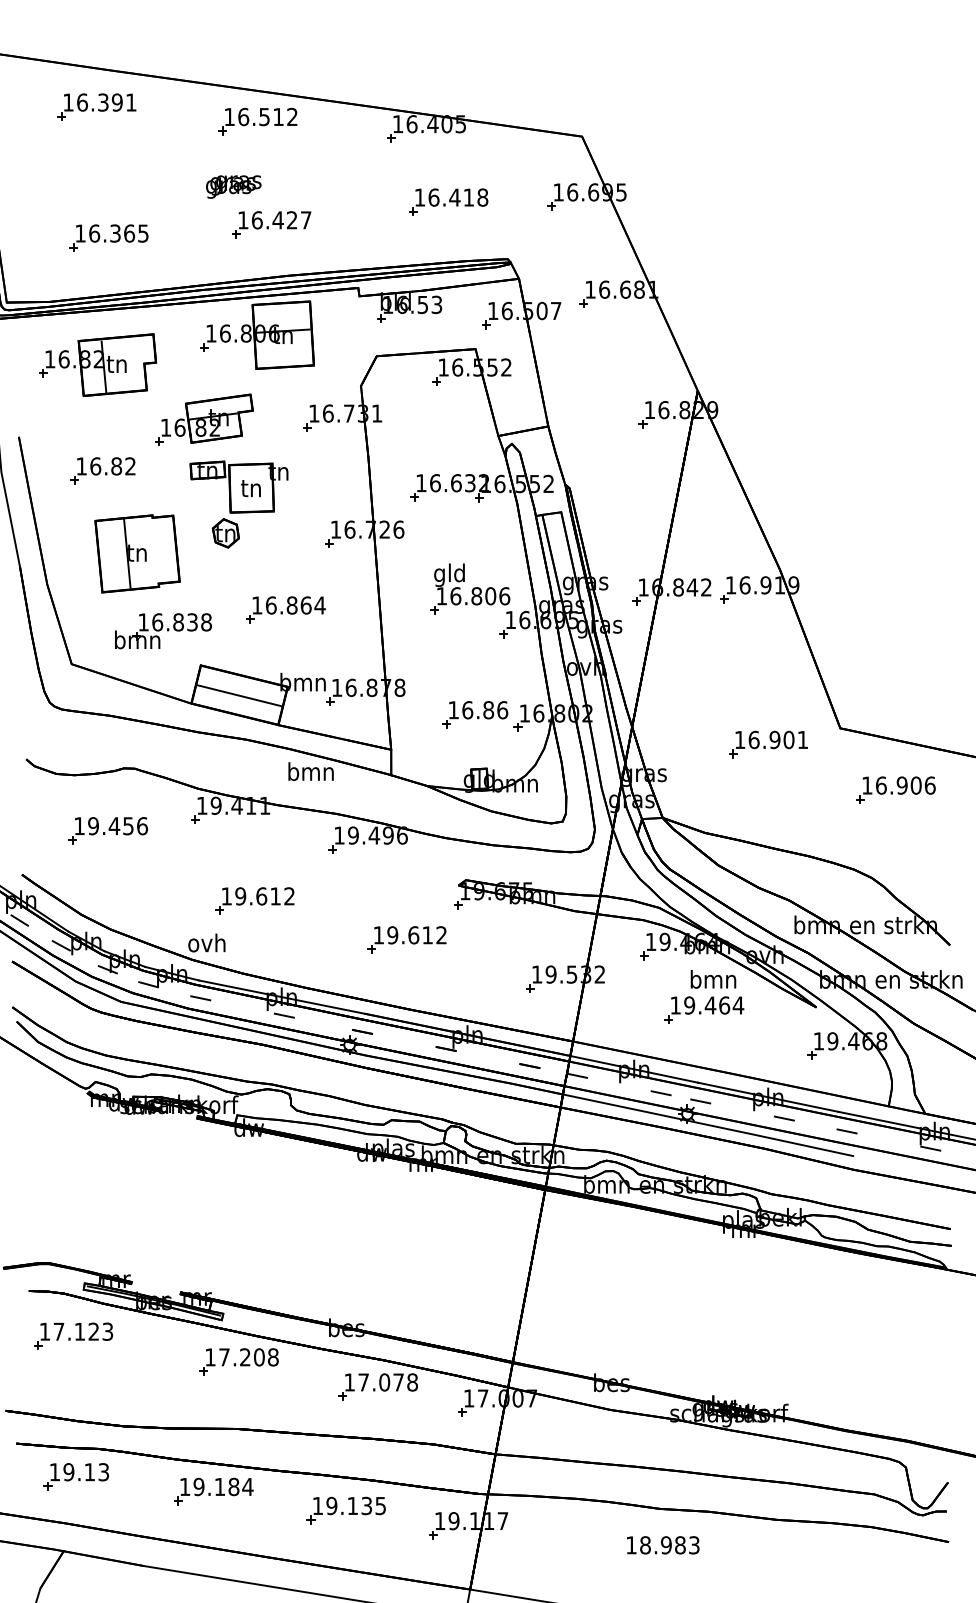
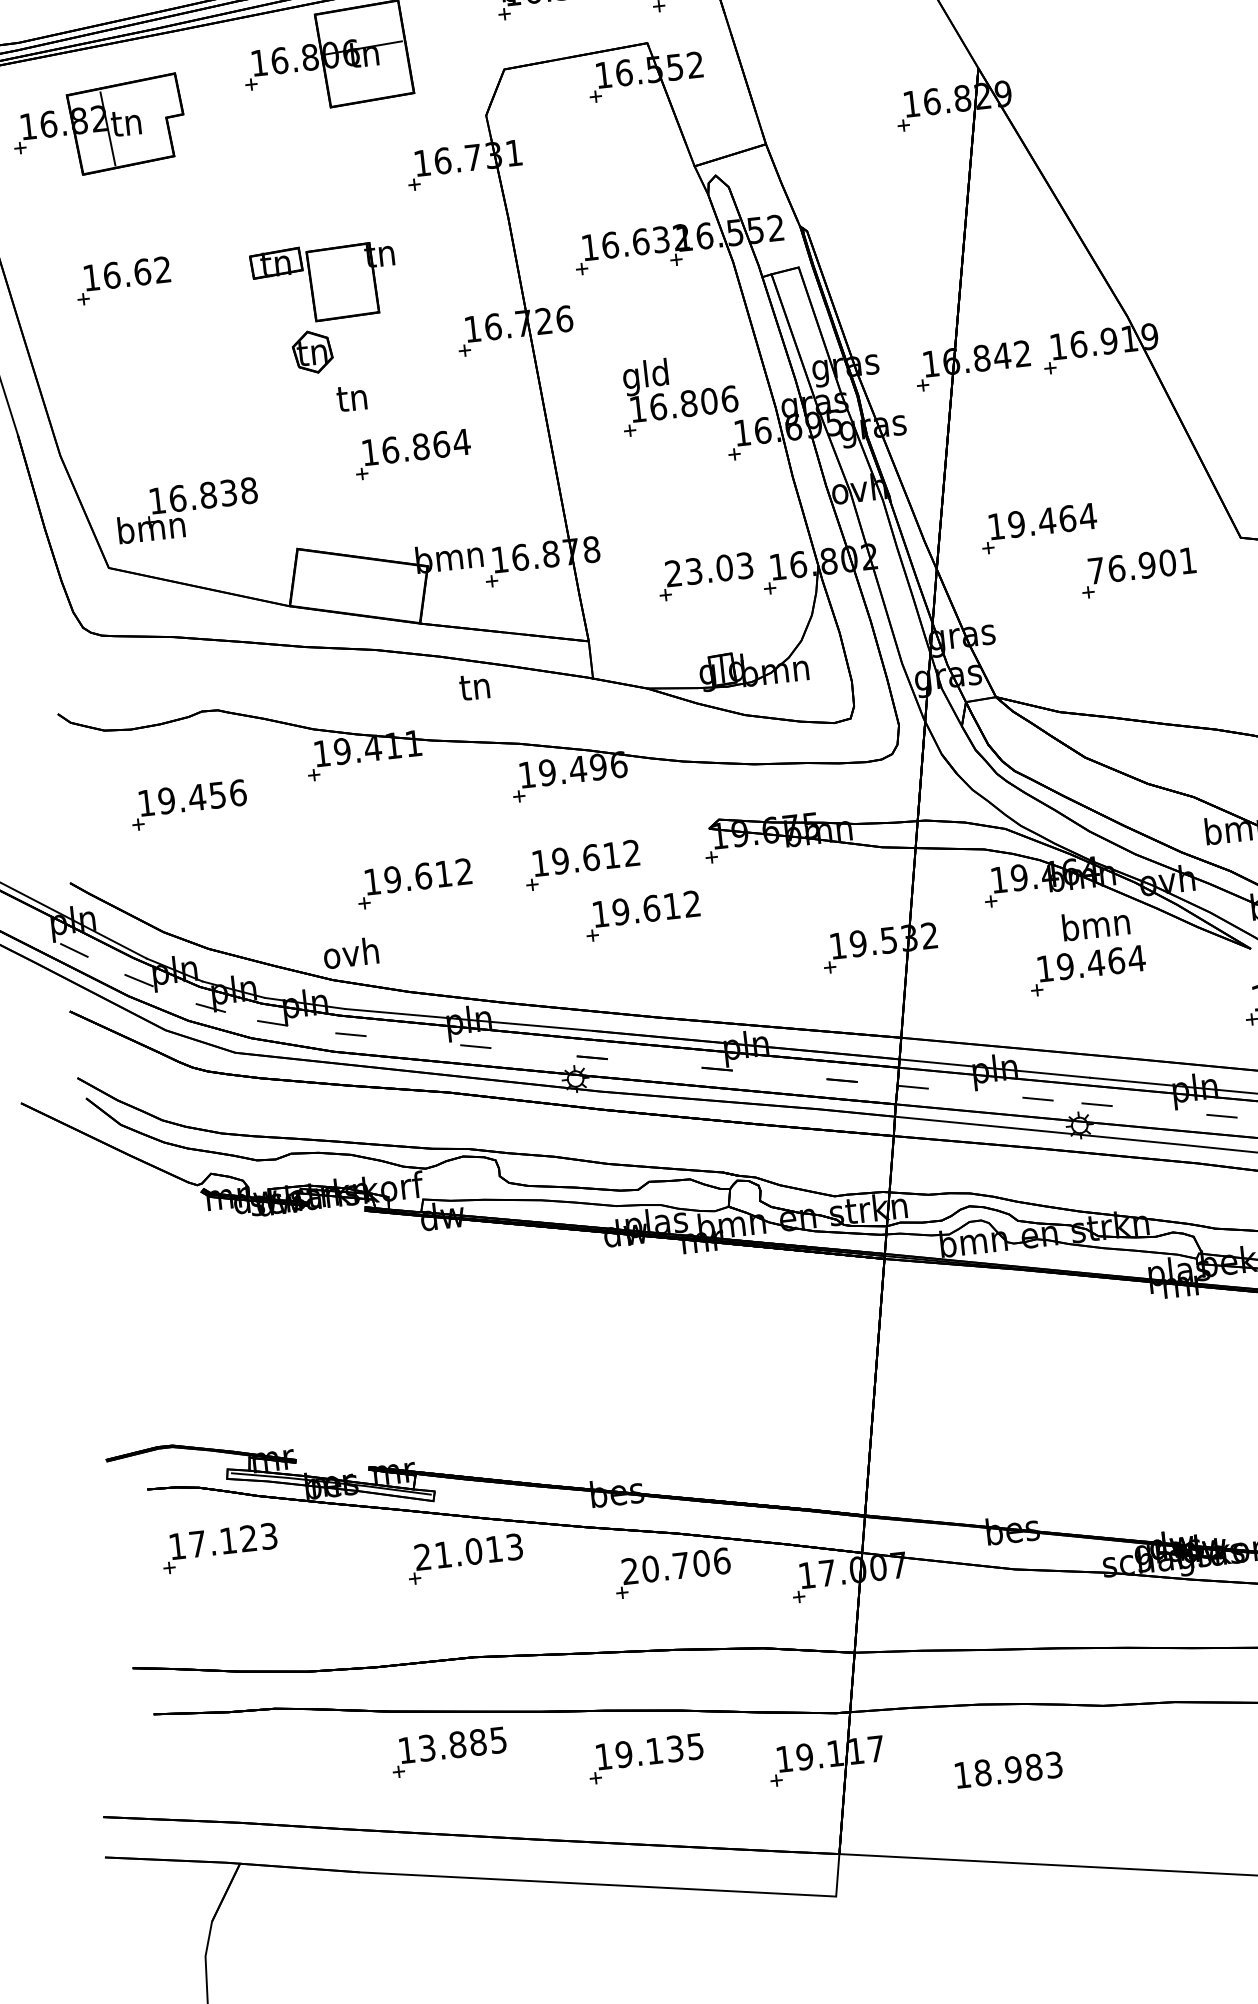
part: (204, 419) -> (263, 189), removed
text: (116, 466) -> (142, 272), 16.82 -> 16.62
text: (250, 488) -> (351, 398), moved
part: (137, 553) -> (186, 395), removed
part: (163, 631) -> (187, 510), moved
line: (239, 695) -> (358, 586), removed
part: (704, 706) -> (1039, 527), added
text: (478, 710) -> (709, 570), 16.86 -> 23.03
text: (740, 739) -> (1096, 570), 16.901 -> 76.901
text: (310, 771) -> (474, 686), bmn -> tn
part: (369, 900) -> (581, 864), added
text: (241, 1357) -> (468, 1552), 17.208 -> 21.013
text: (381, 1382) -> (676, 1566), 17.078 -> 20.706
part: (75, 1476) -> (245, 1752), removed
text: (223, 1486) -> (462, 1743), 19.184 -> 13.885
text: (663, 1545) -> (1009, 1770), moved

